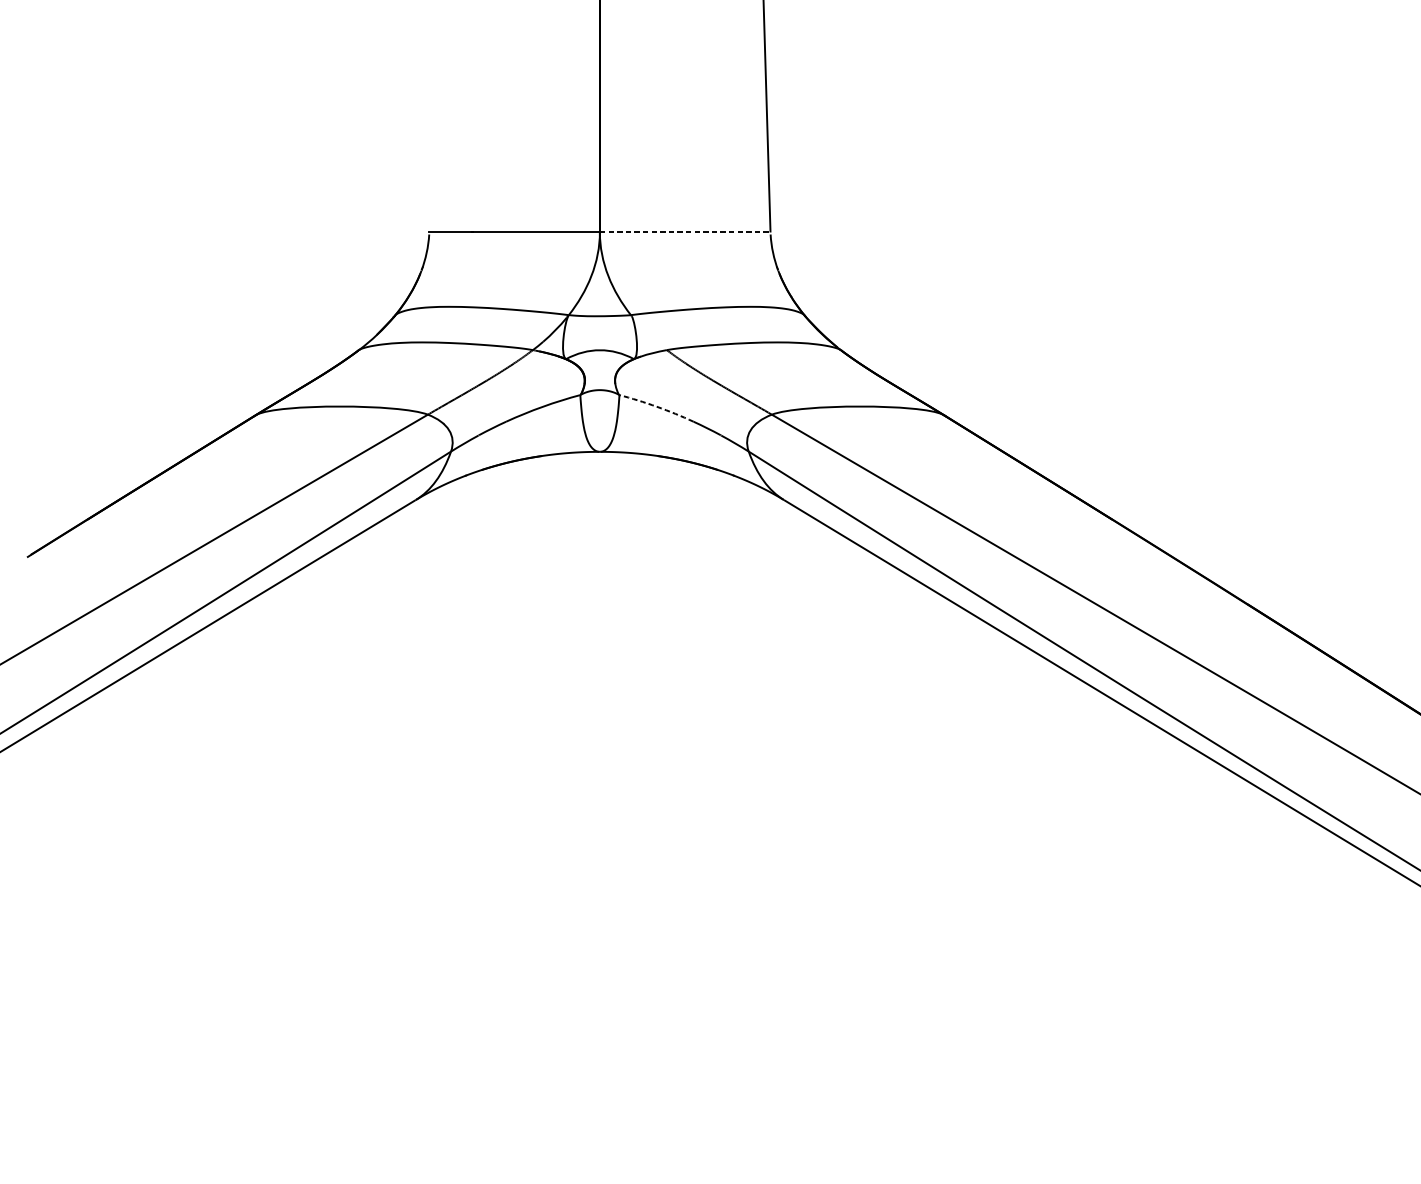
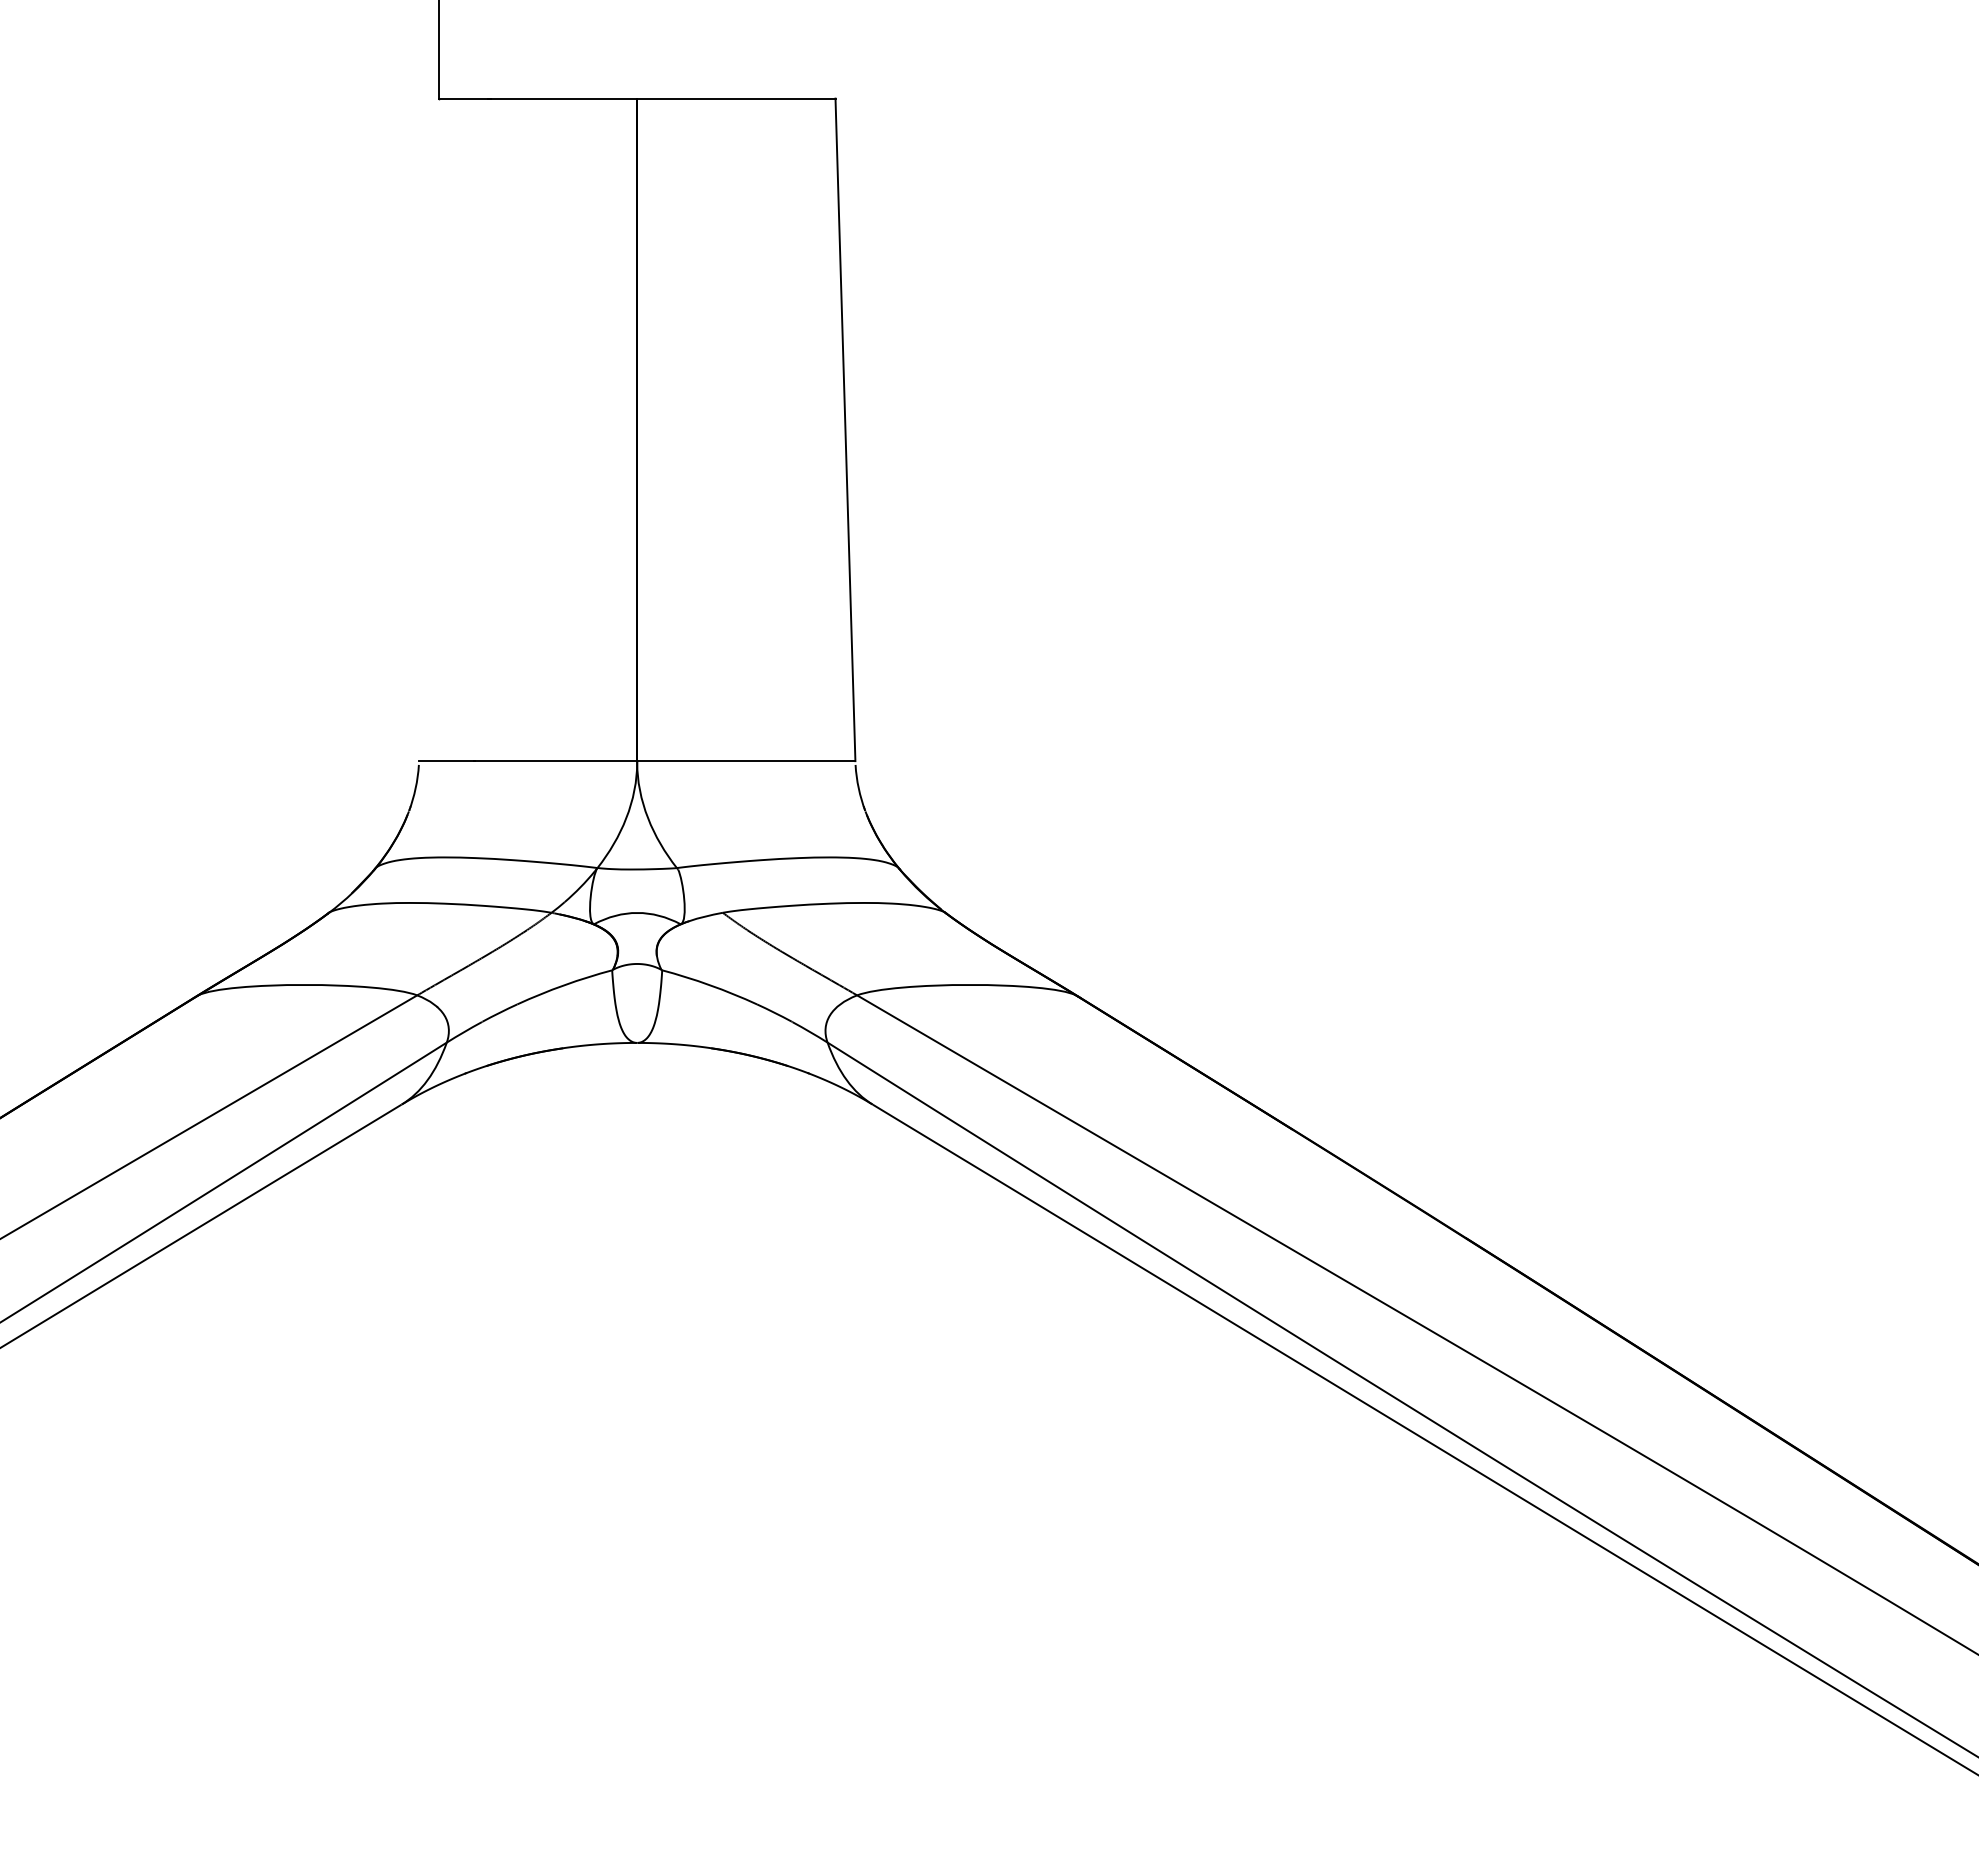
line: (685, 231) -> (746, 761), dashed -> solid
arc: (657, 406) -> (710, 985), dashed -> solid

